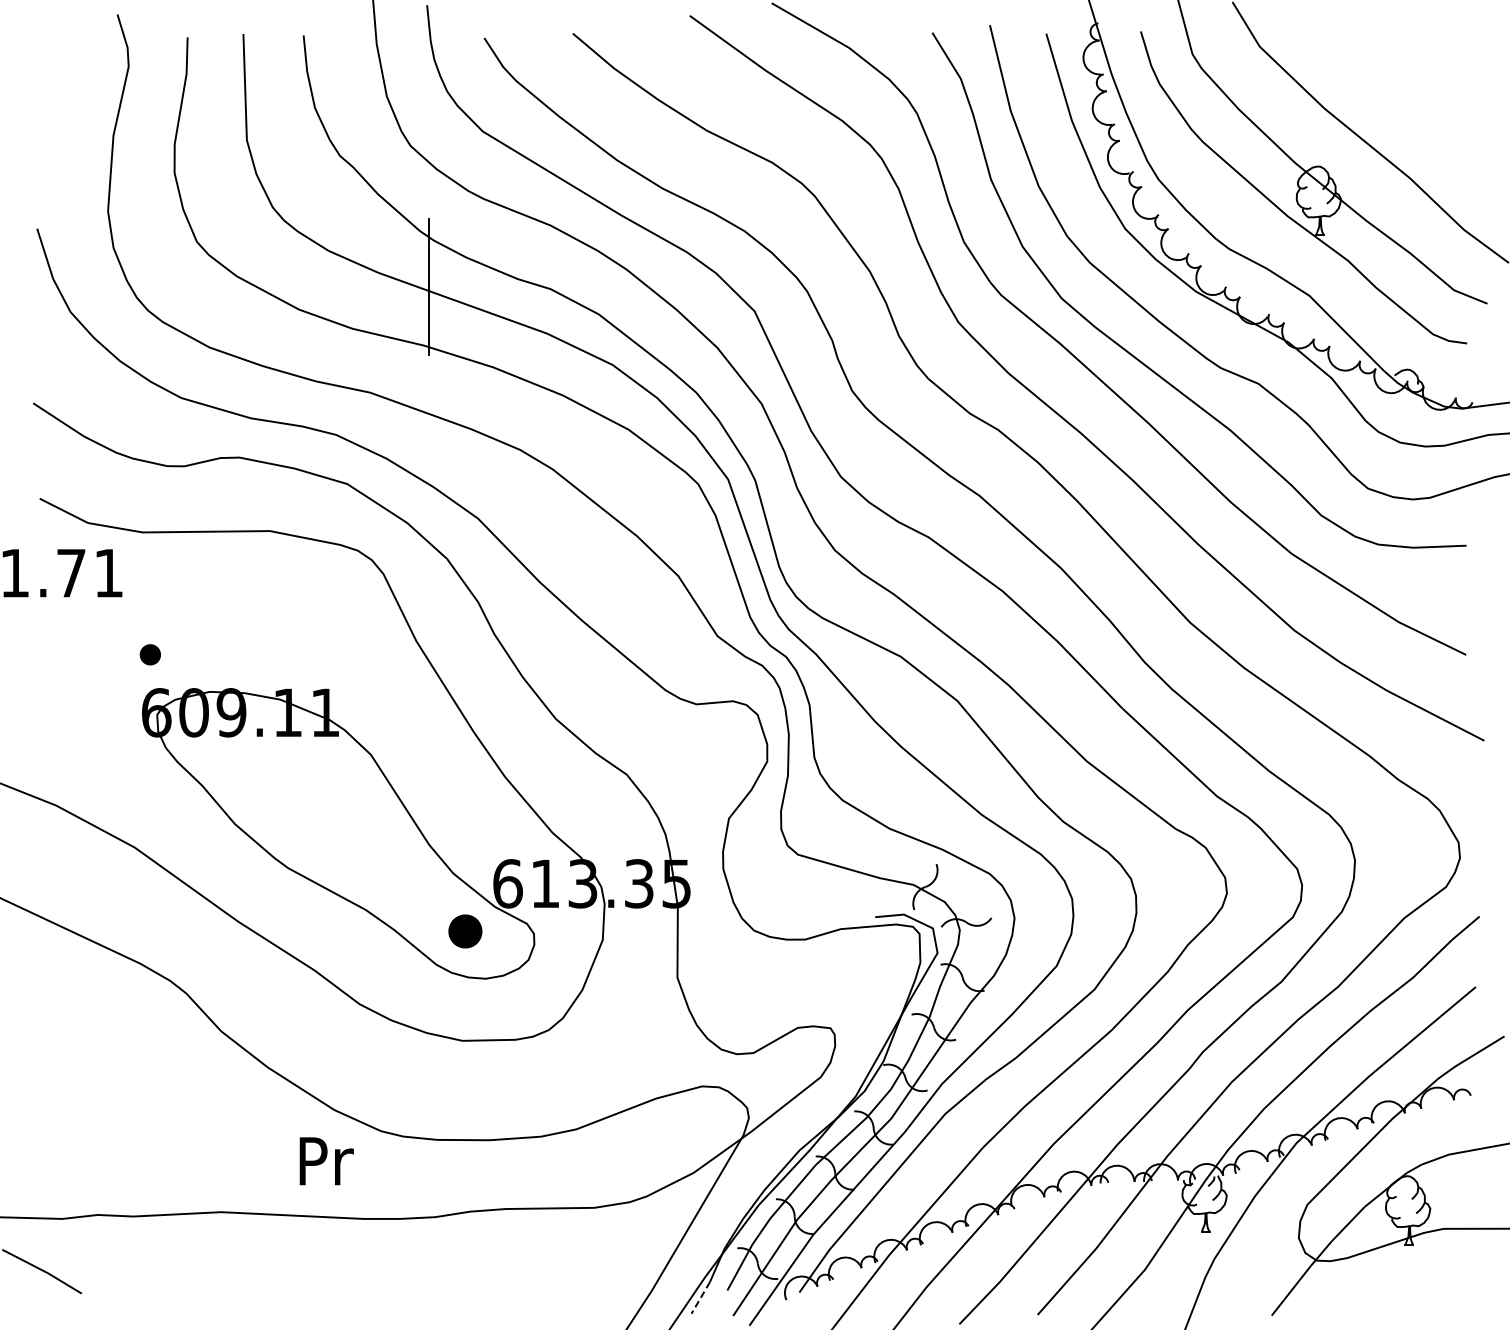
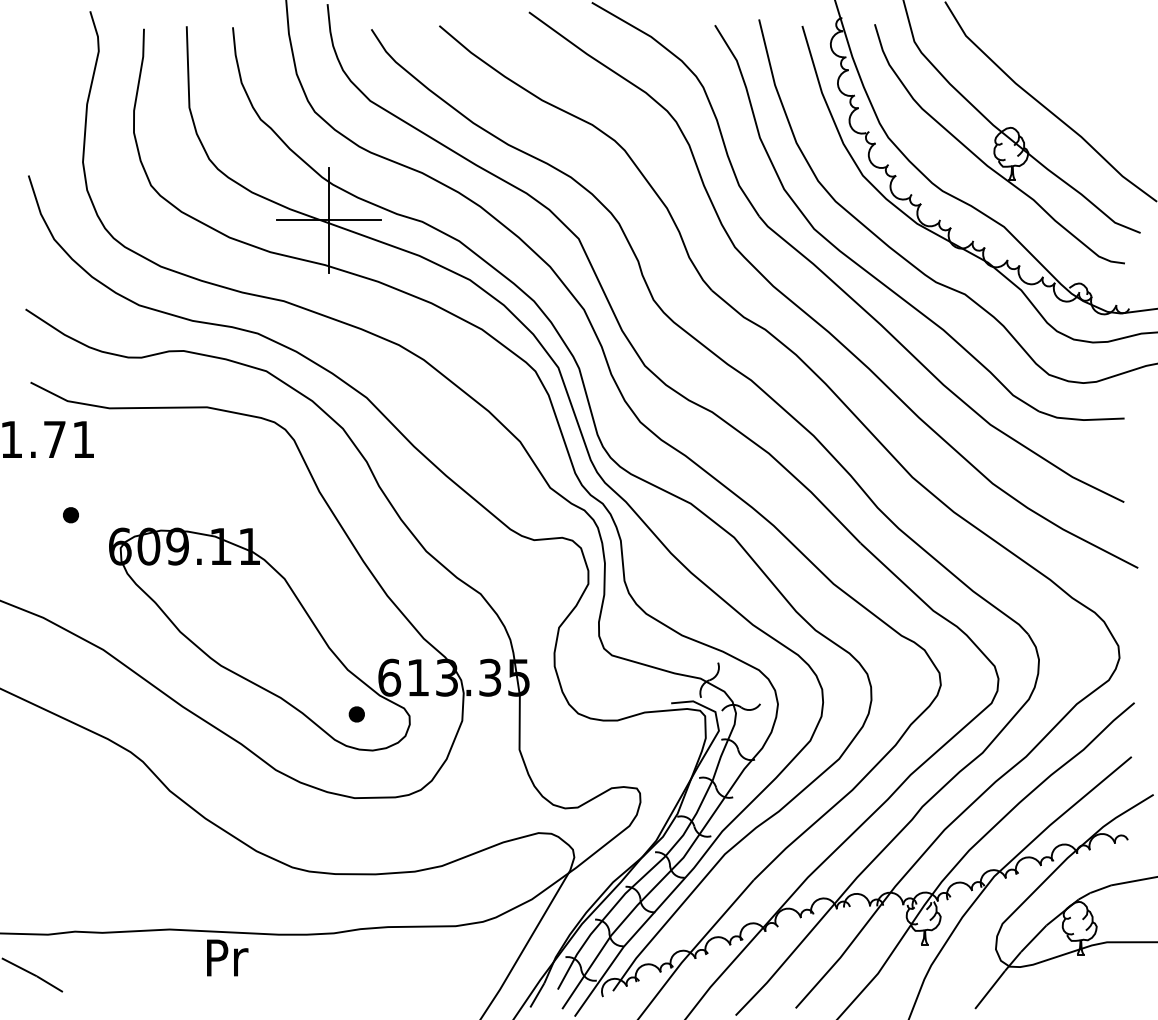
line: (428, 287) -> (328, 220), added
part: (149, 654) -> (70, 514), moved
part: (464, 931) -> (356, 714), size x0.62
text: (326, 1161) -> (227, 958), moved
line: (700, 1298) -> (537, 995), dashed -> solid

